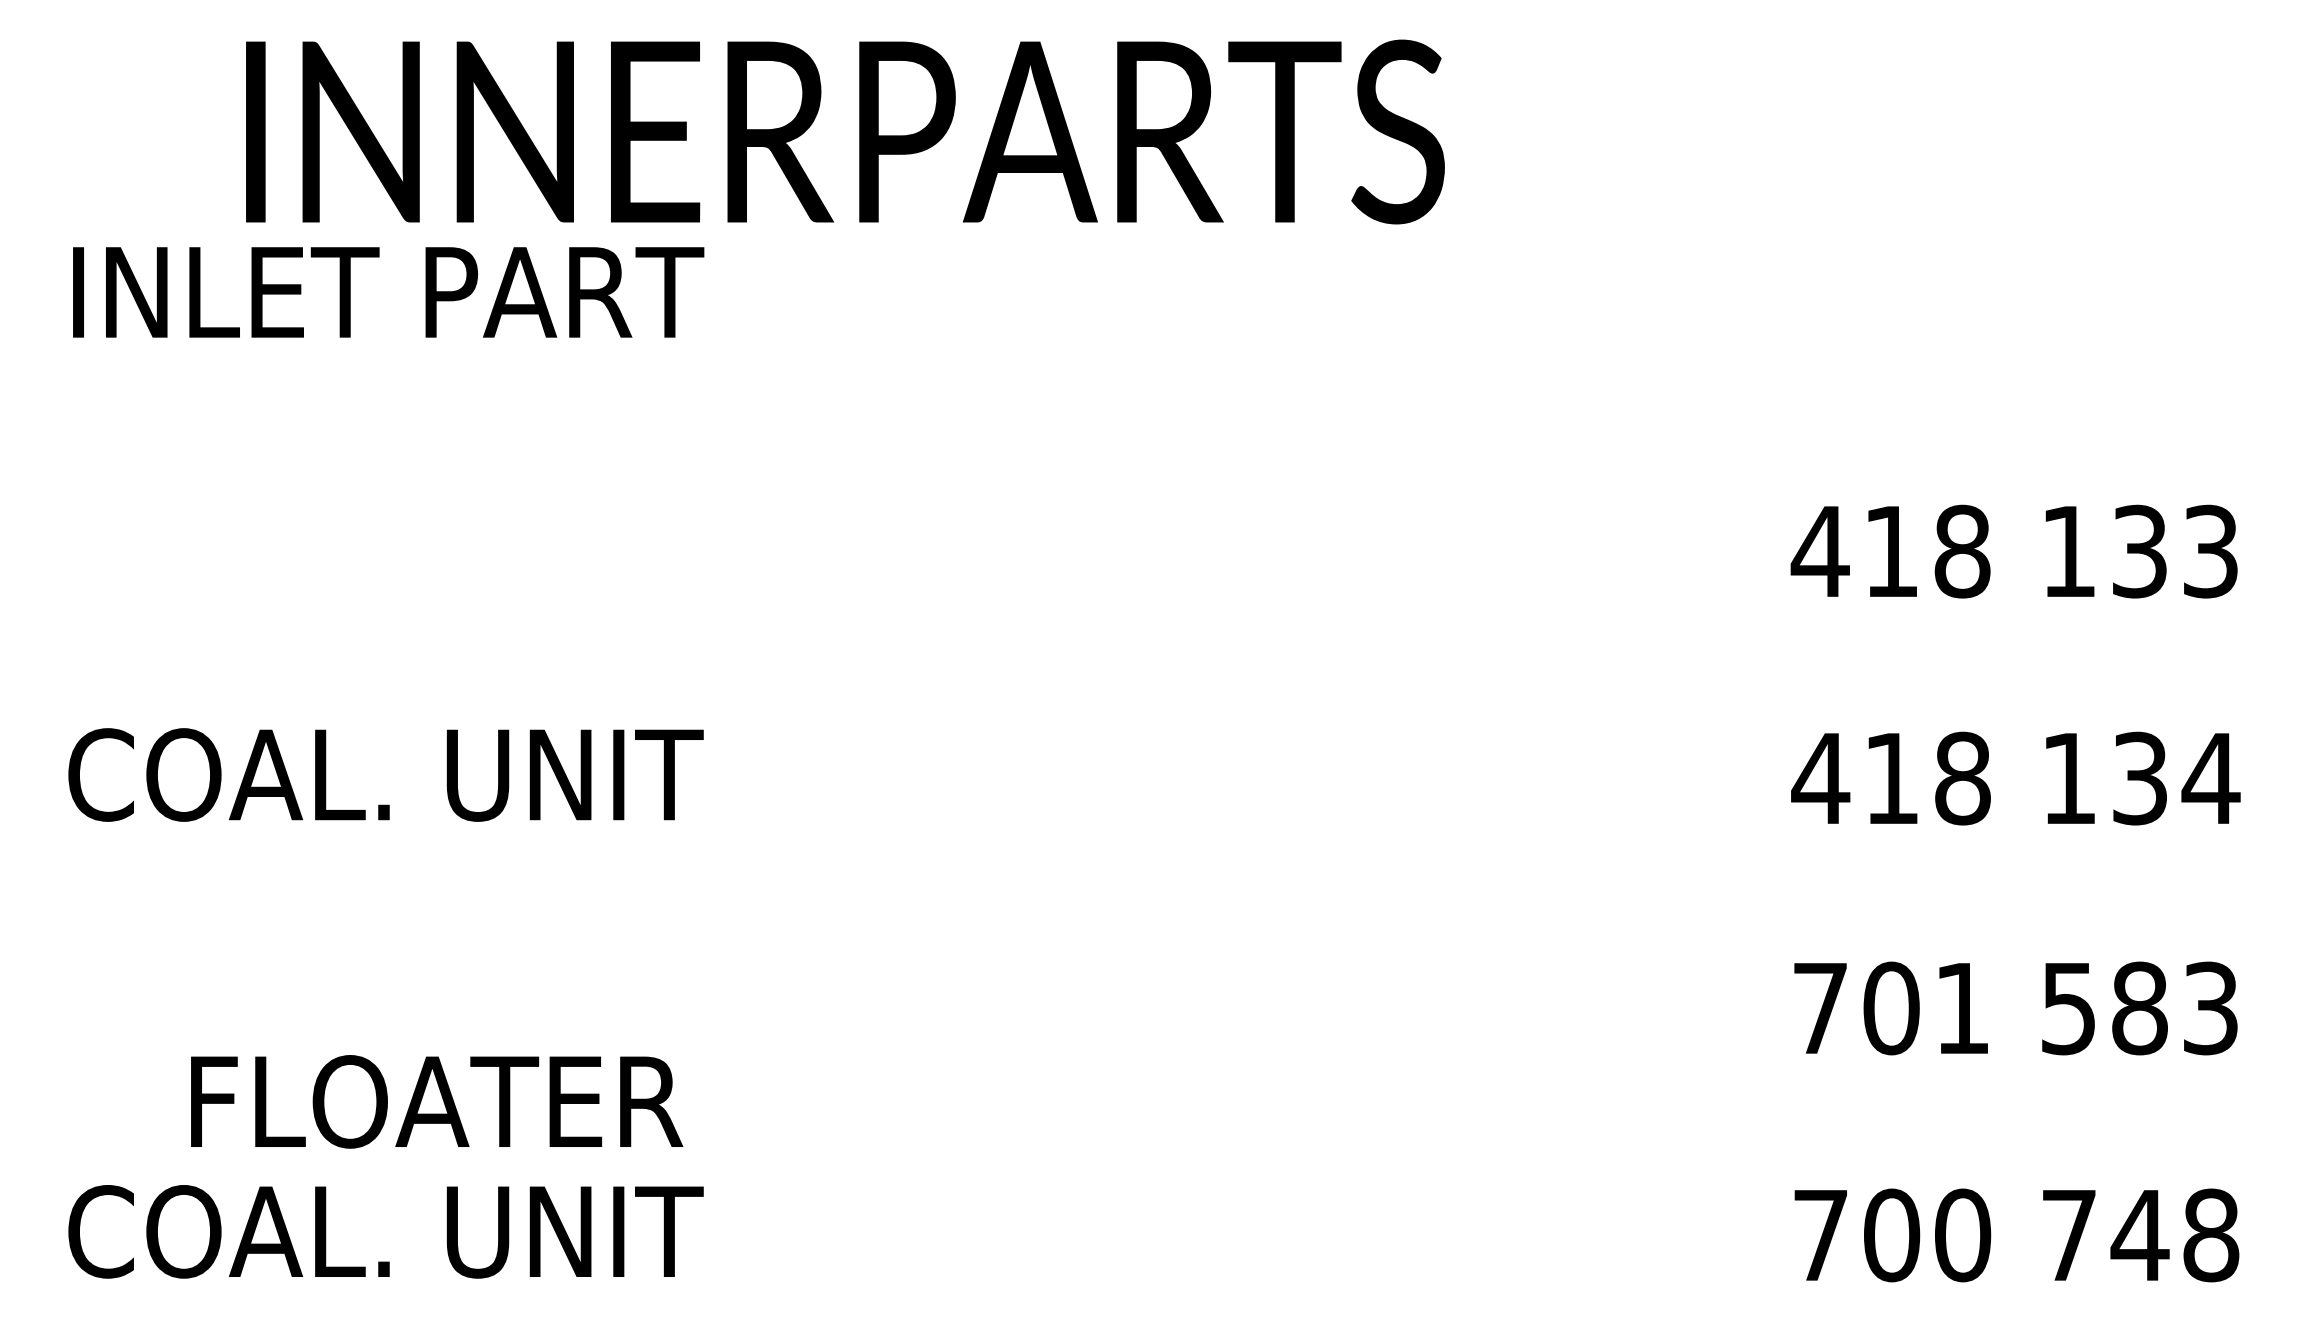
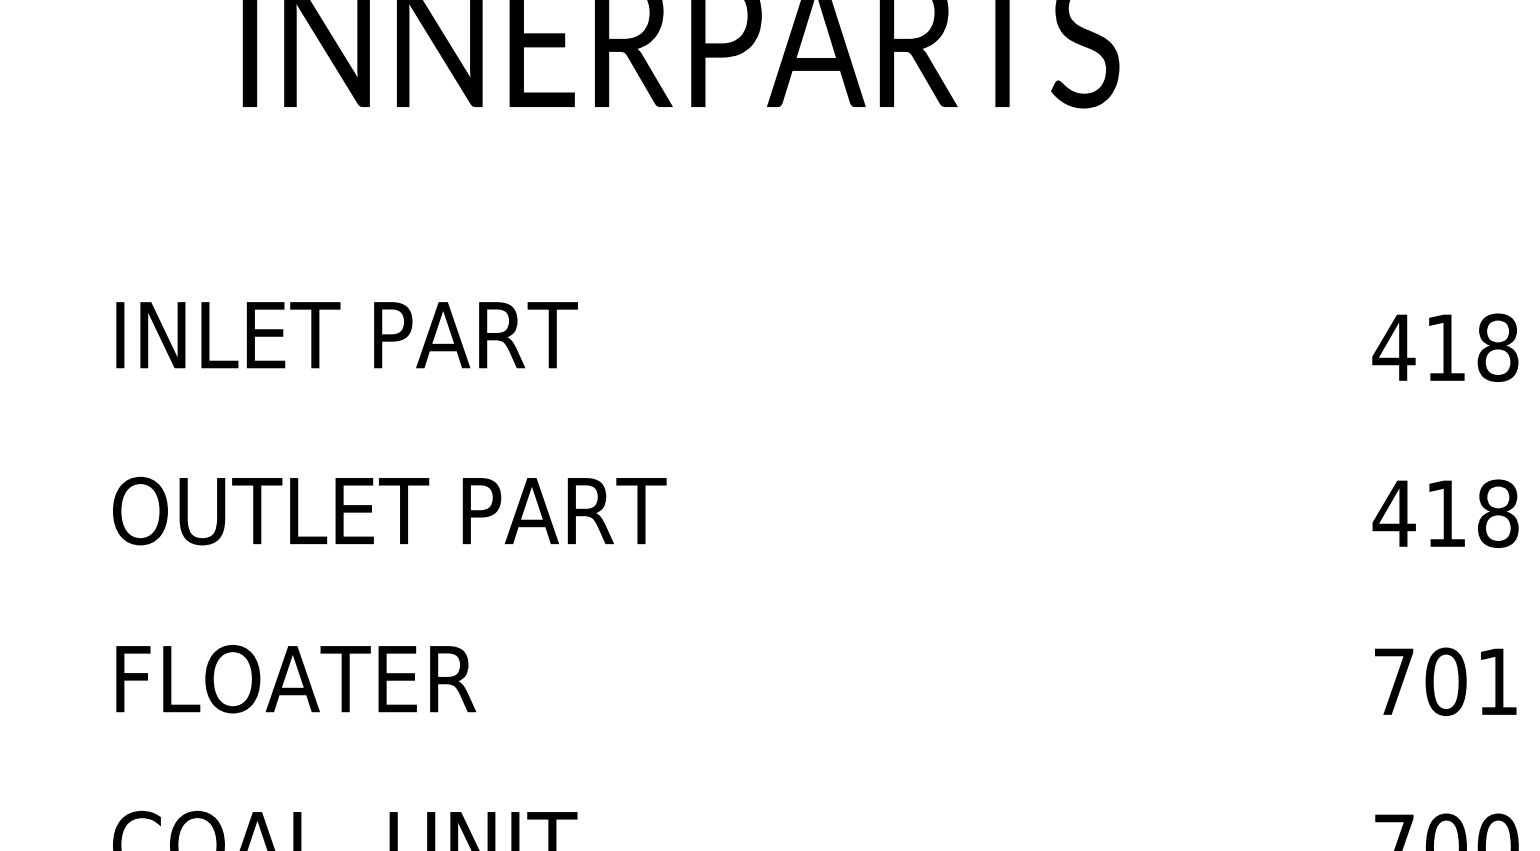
text: (388, 292) -> (347, 335), moved
text: (450, 774) -> (392, 510), COAL. UNIT -> OUTLET PART
text: (437, 1101) -> (296, 678), moved

